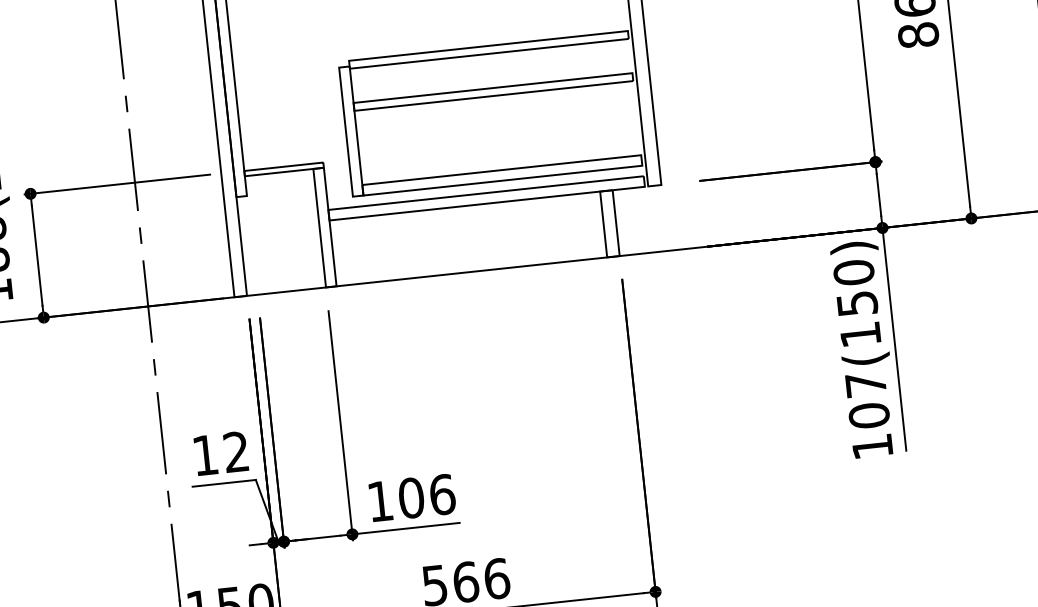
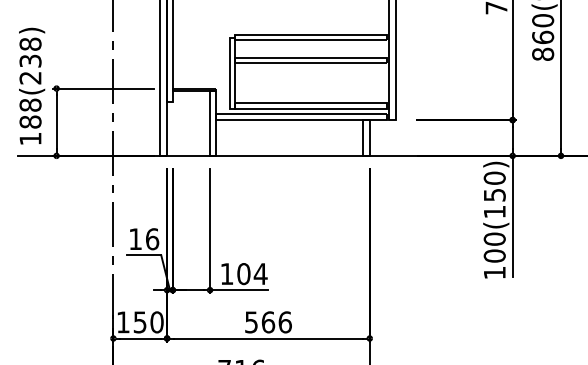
text: (865, 383) -> (494, 238), 107(150) -> 100(150)
text: (236, 452) -> (152, 239), 12 -> 16
text: (442, 495) -> (260, 274), 106 -> 104

